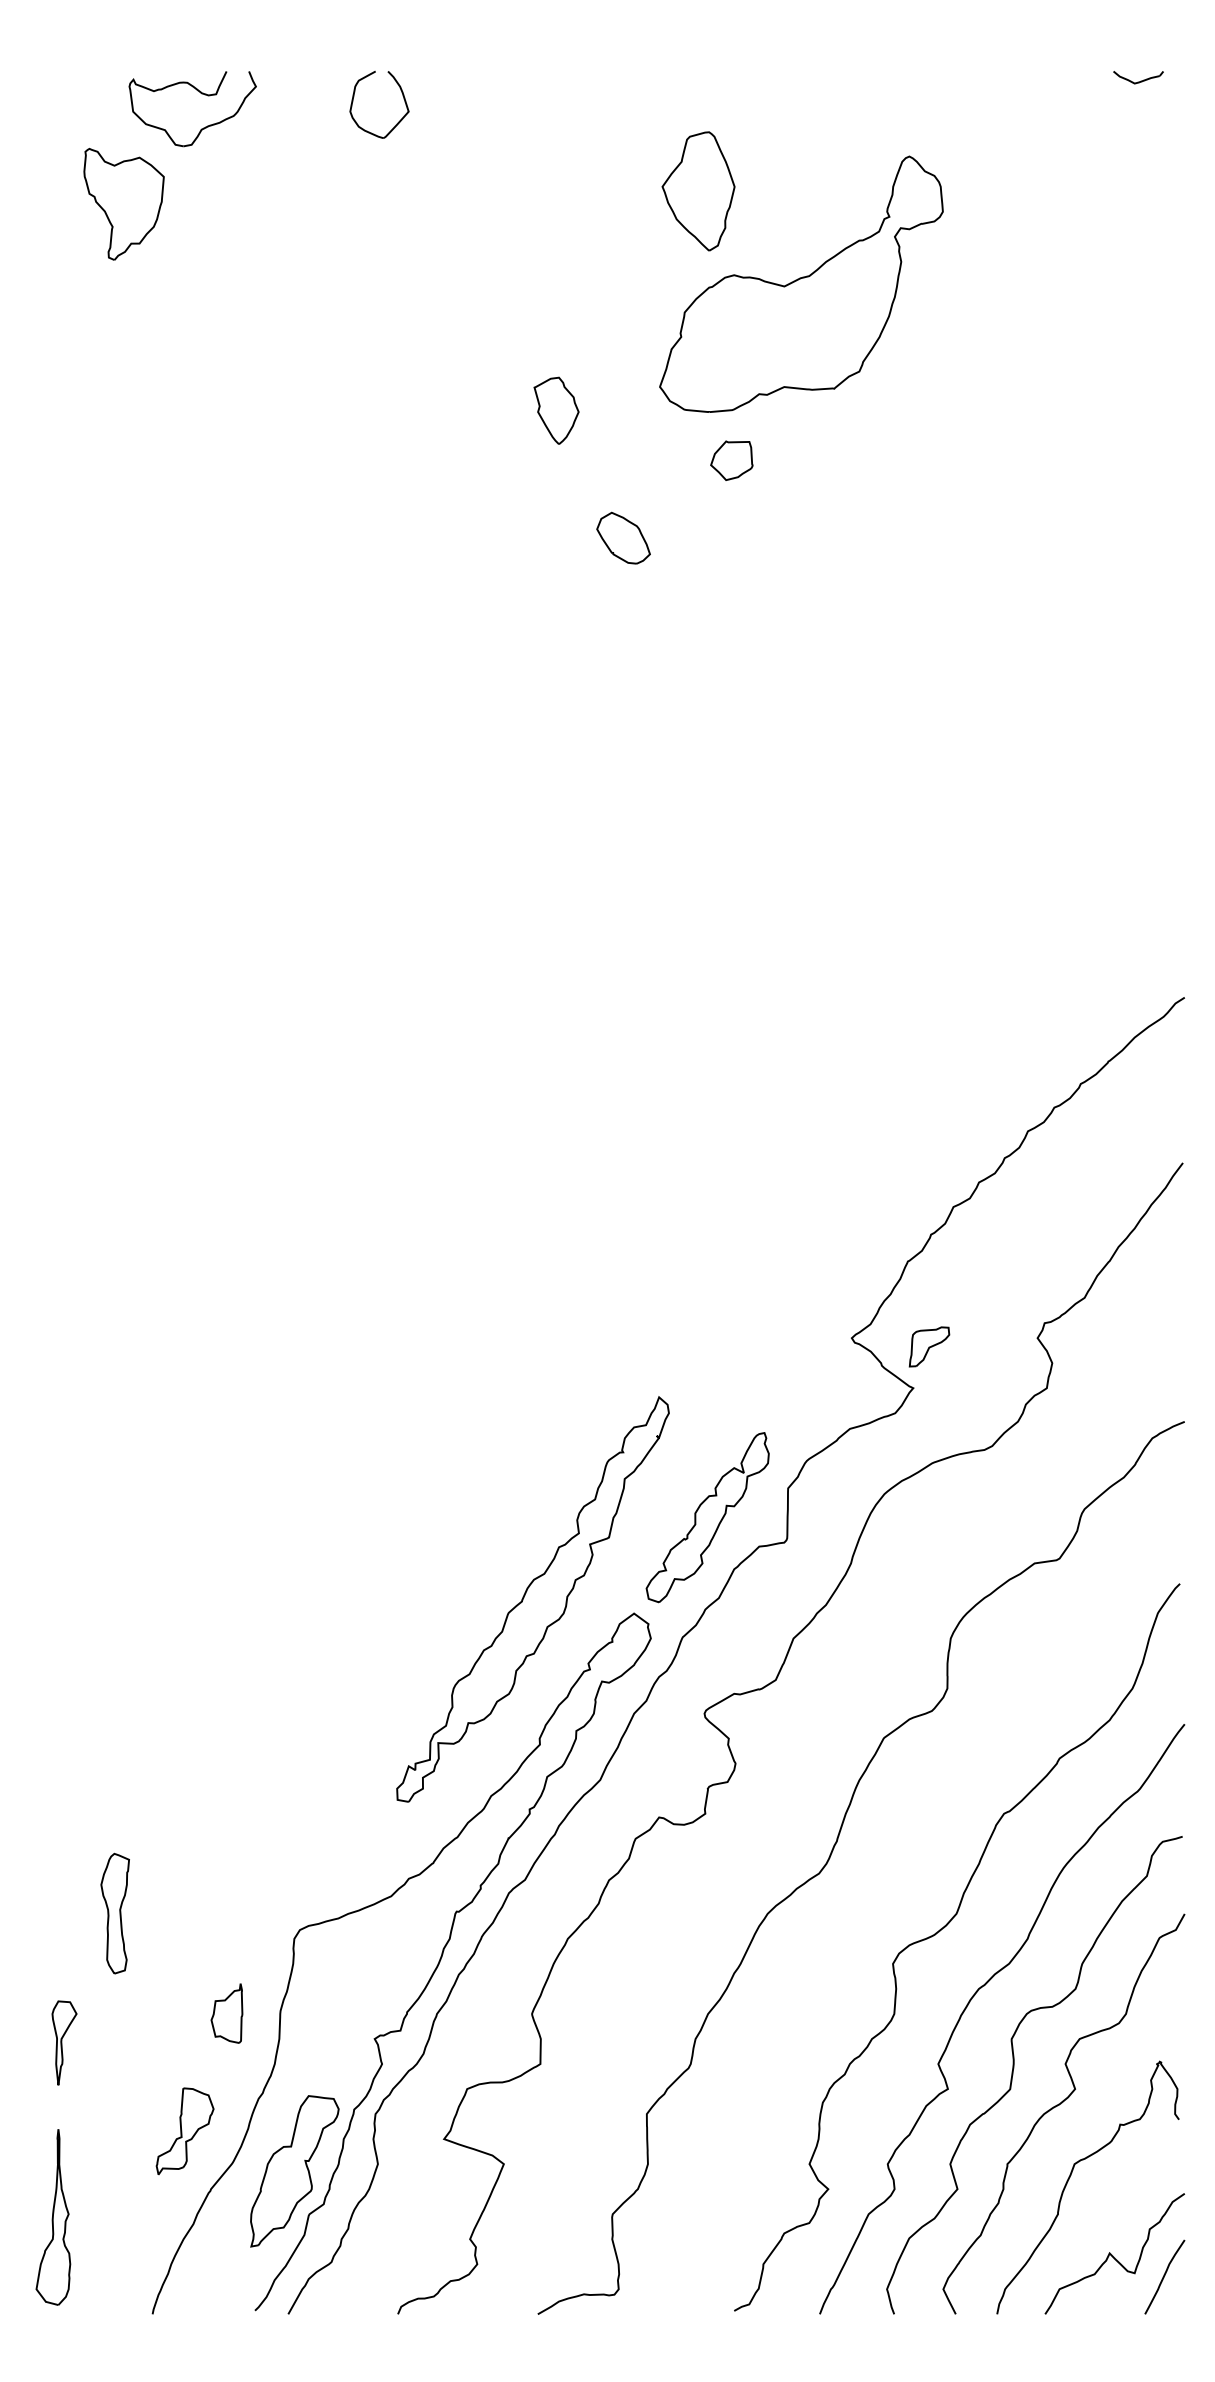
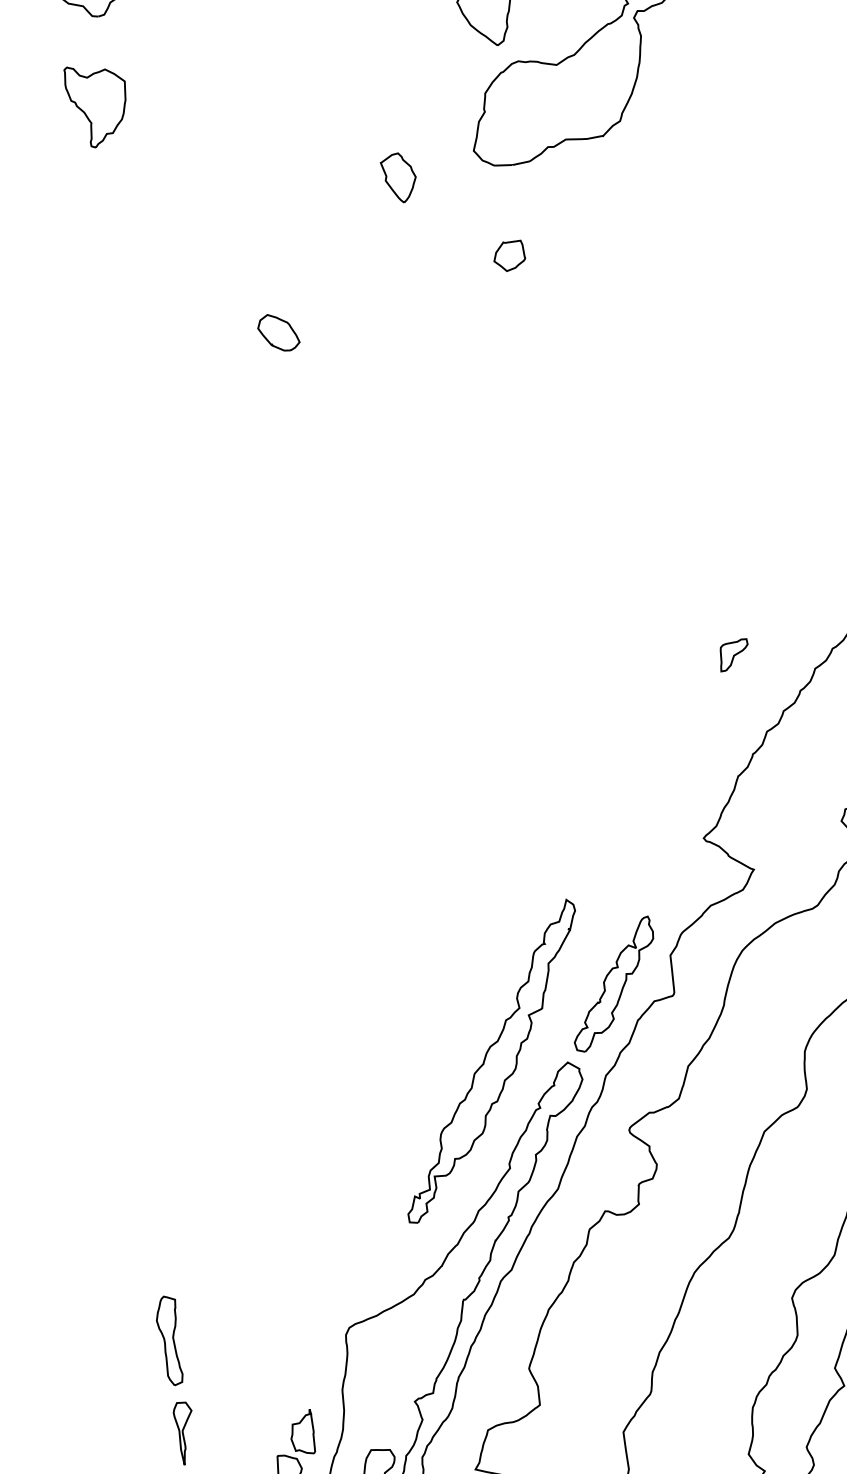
part: (123, 204) -> (97, 105), moved
part: (731, 460) -> (509, 256), moved
part: (623, 537) -> (278, 332), moved
part: (929, 1346) -> (734, 654), moved
part: (114, 1913) -> (169, 1340), moved
part: (226, 2013) -> (301, 1432), moved

